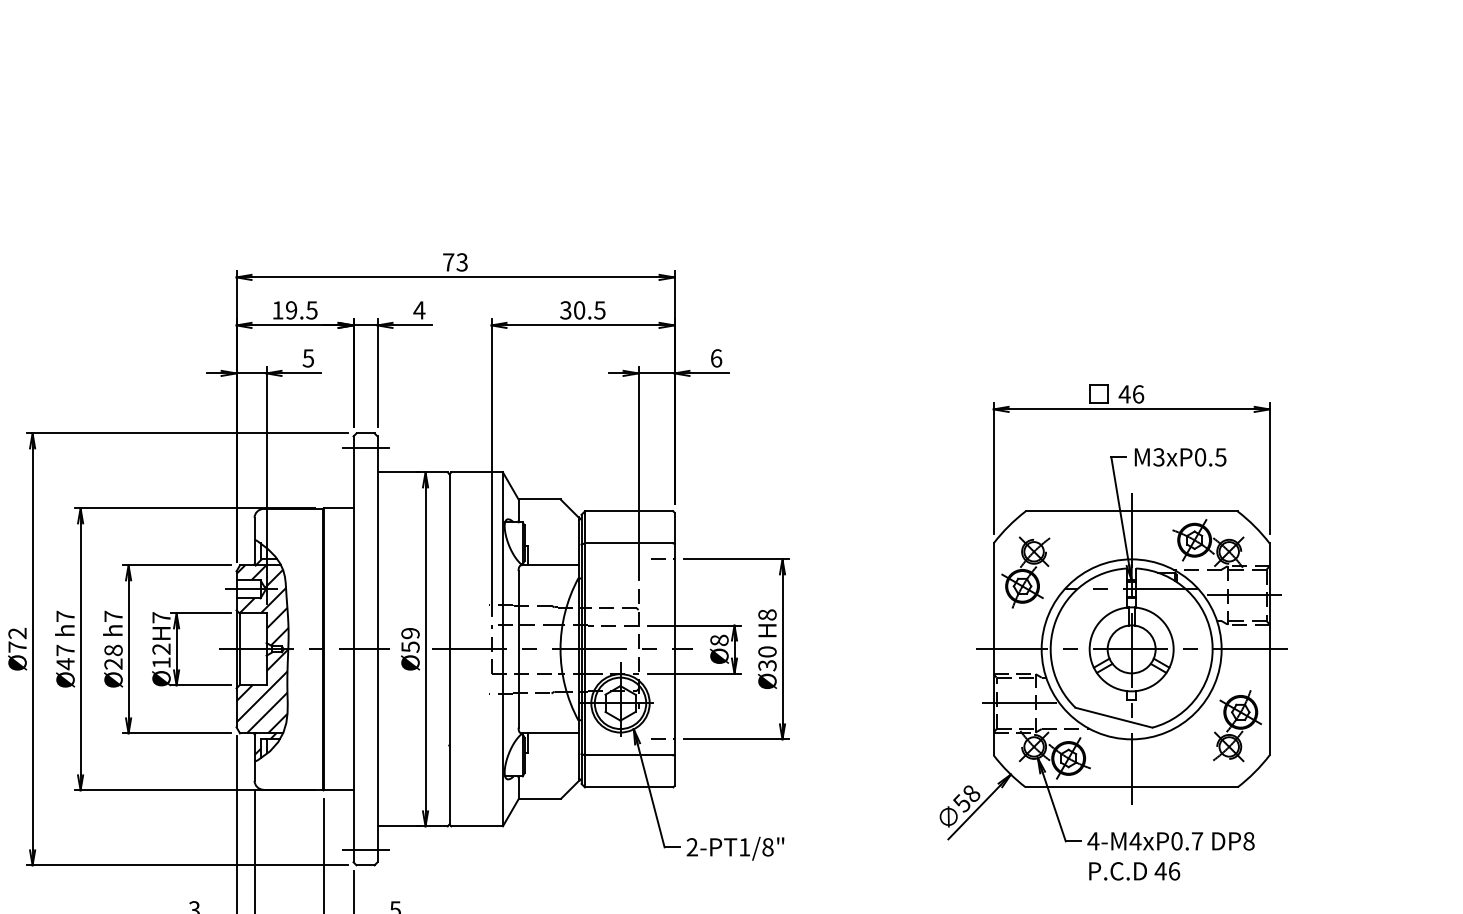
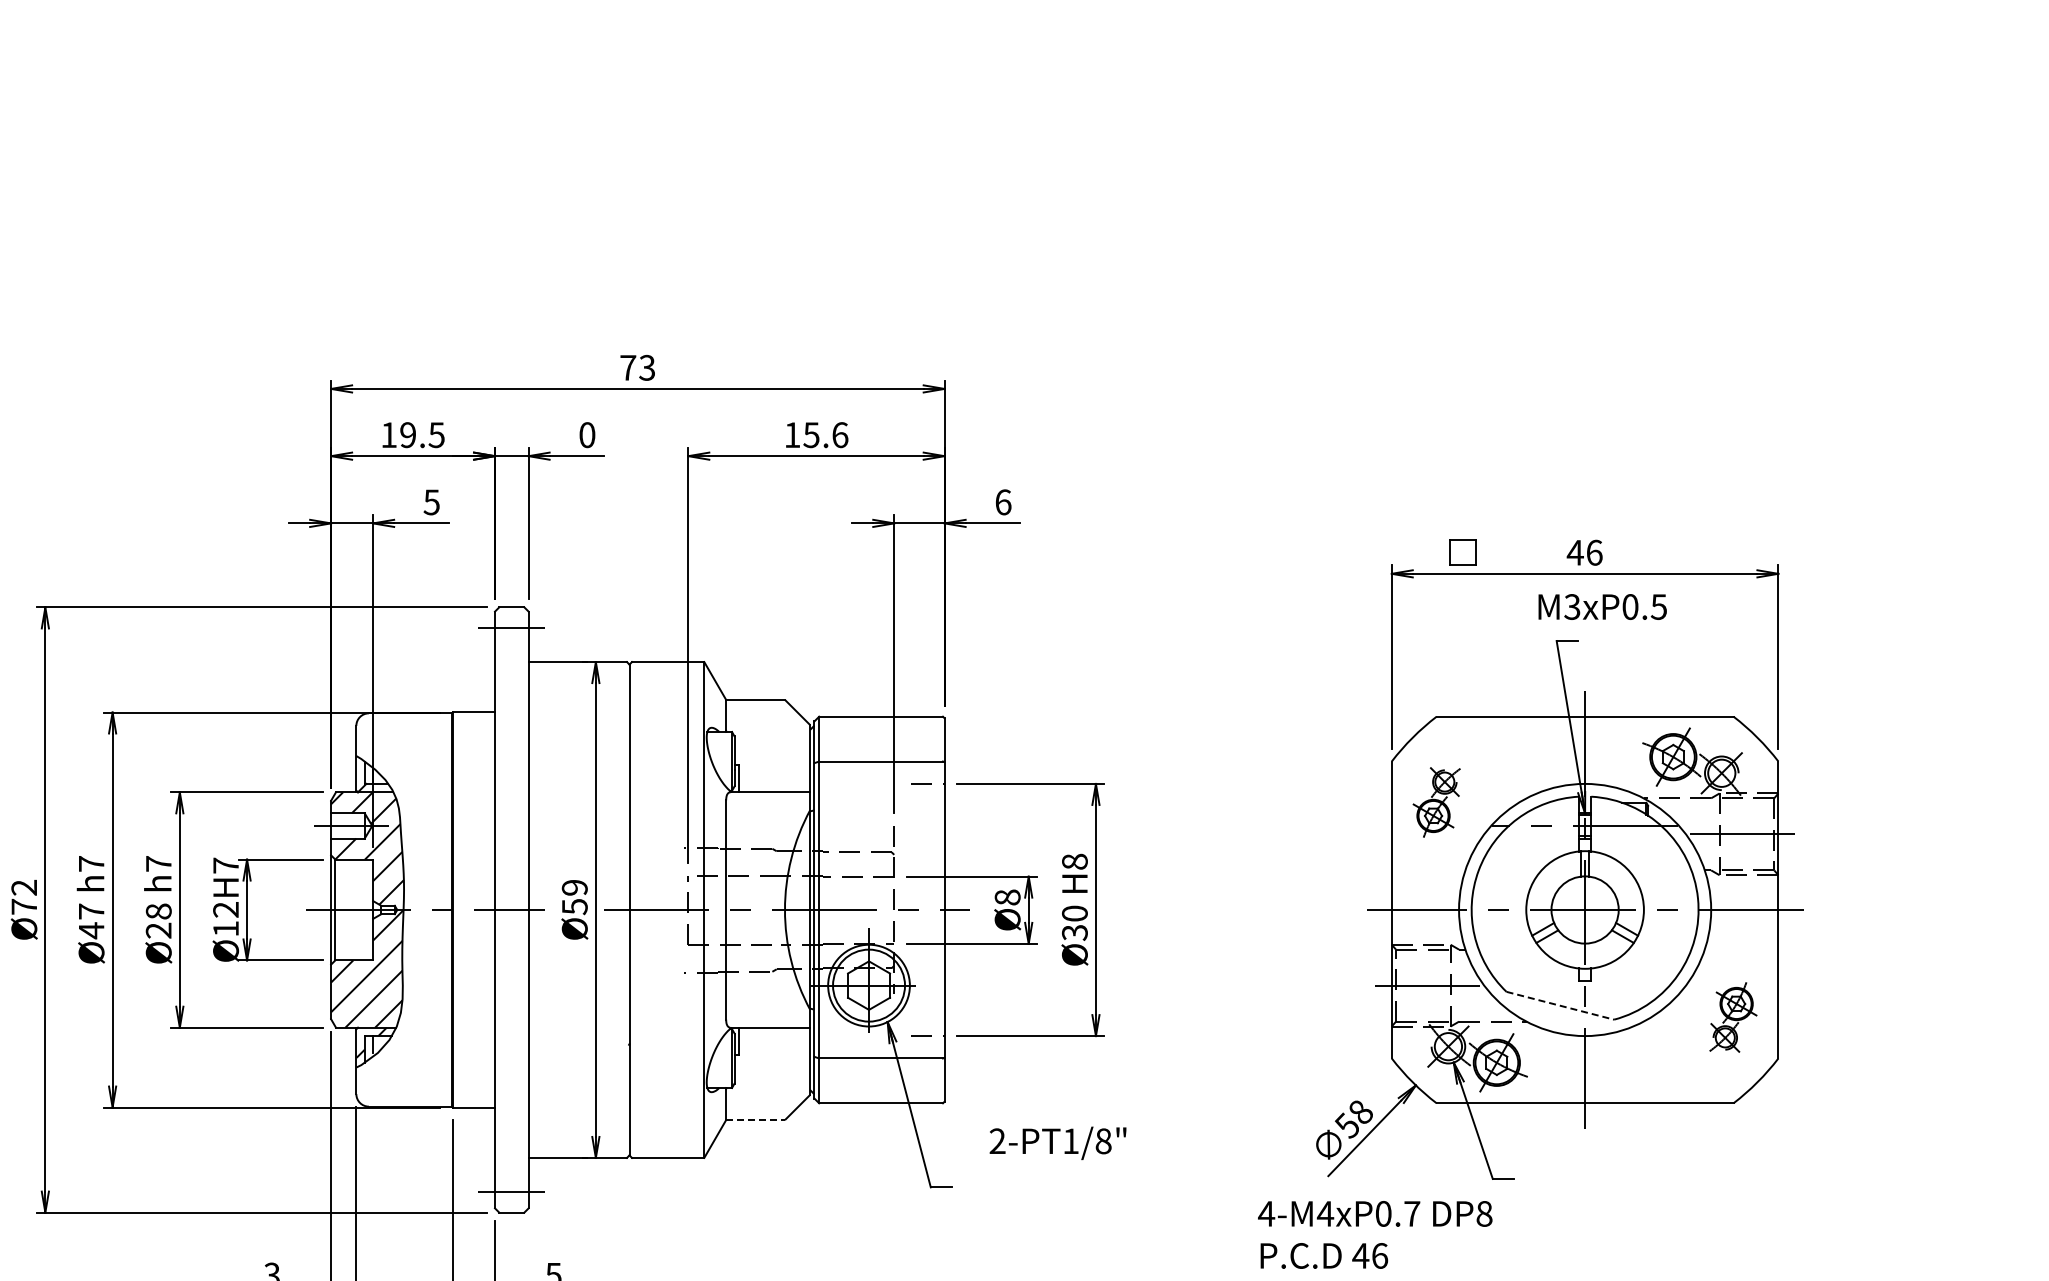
text: (418, 310) -> (586, 435), 4 -> 0
text: (583, 310) -> (816, 435), 30.5 -> 15.6
part: (1099, 394) -> (1462, 552), moved
text: (1180, 457) -> (1602, 606), moved
part: (1025, 572) -> (1436, 802), size x0.7
line: (1114, 717) -> (1560, 1005), solid -> dashed
part: (1237, 726) -> (1733, 1017), size x0.7
line: (540, 799) -> (756, 1120), solid -> dashed
text: (735, 848) -> (1057, 1142), moved
text: (1171, 856) -> (1375, 1234), moved

